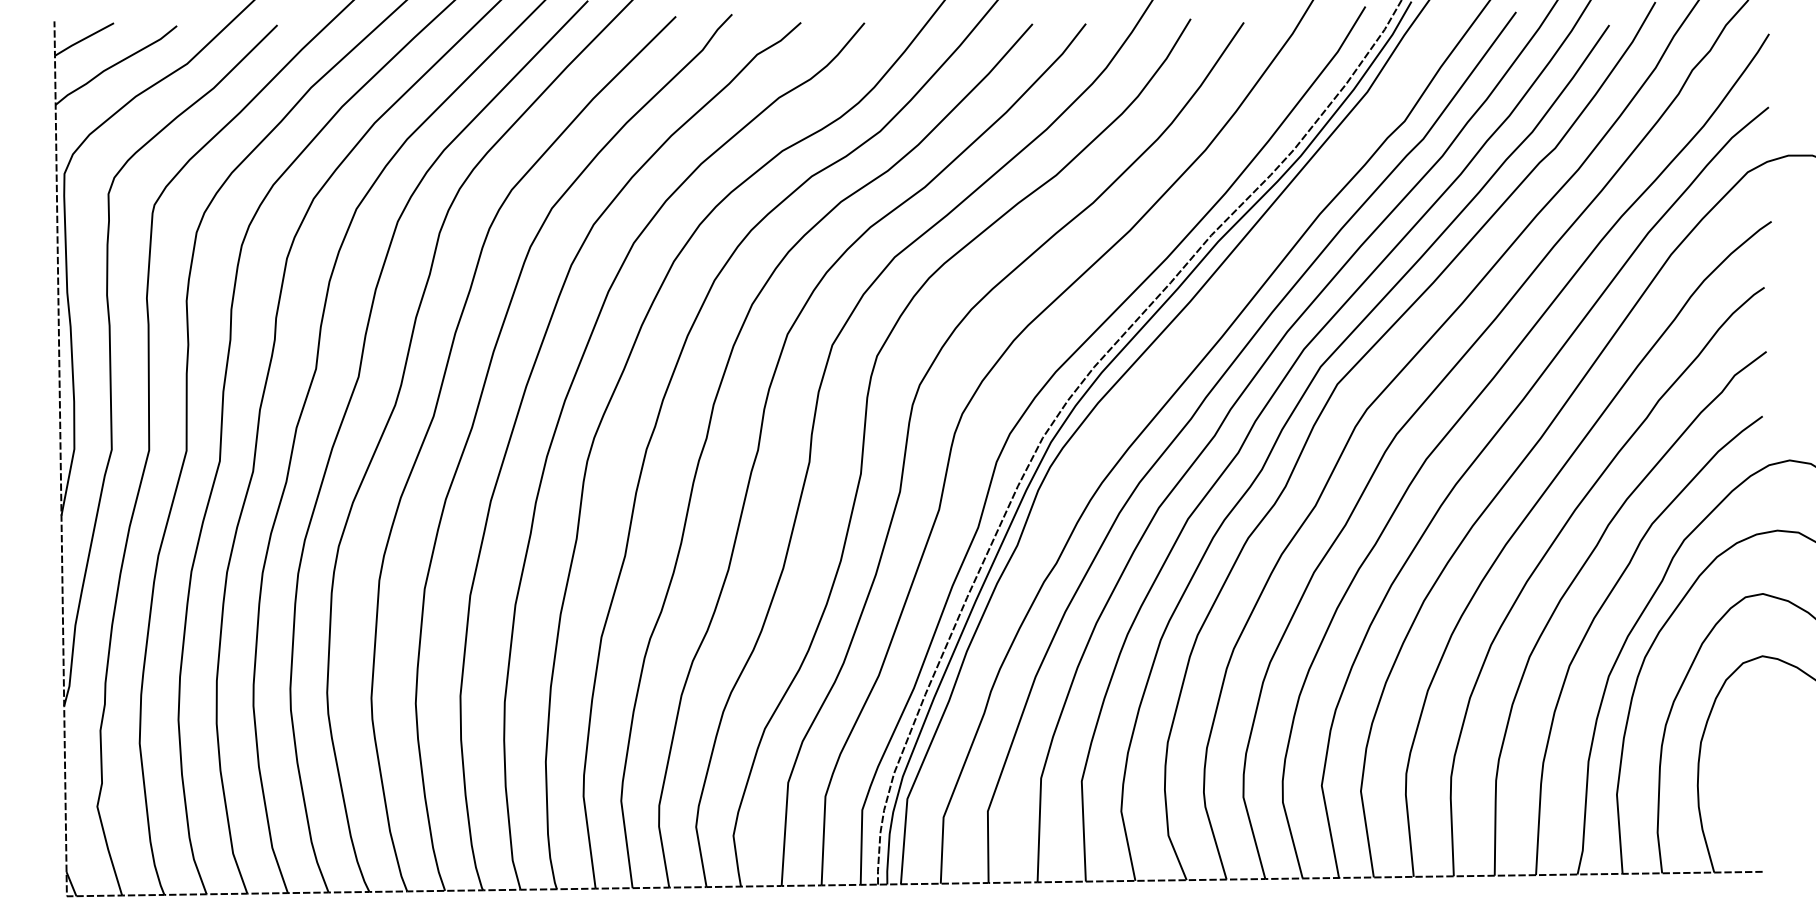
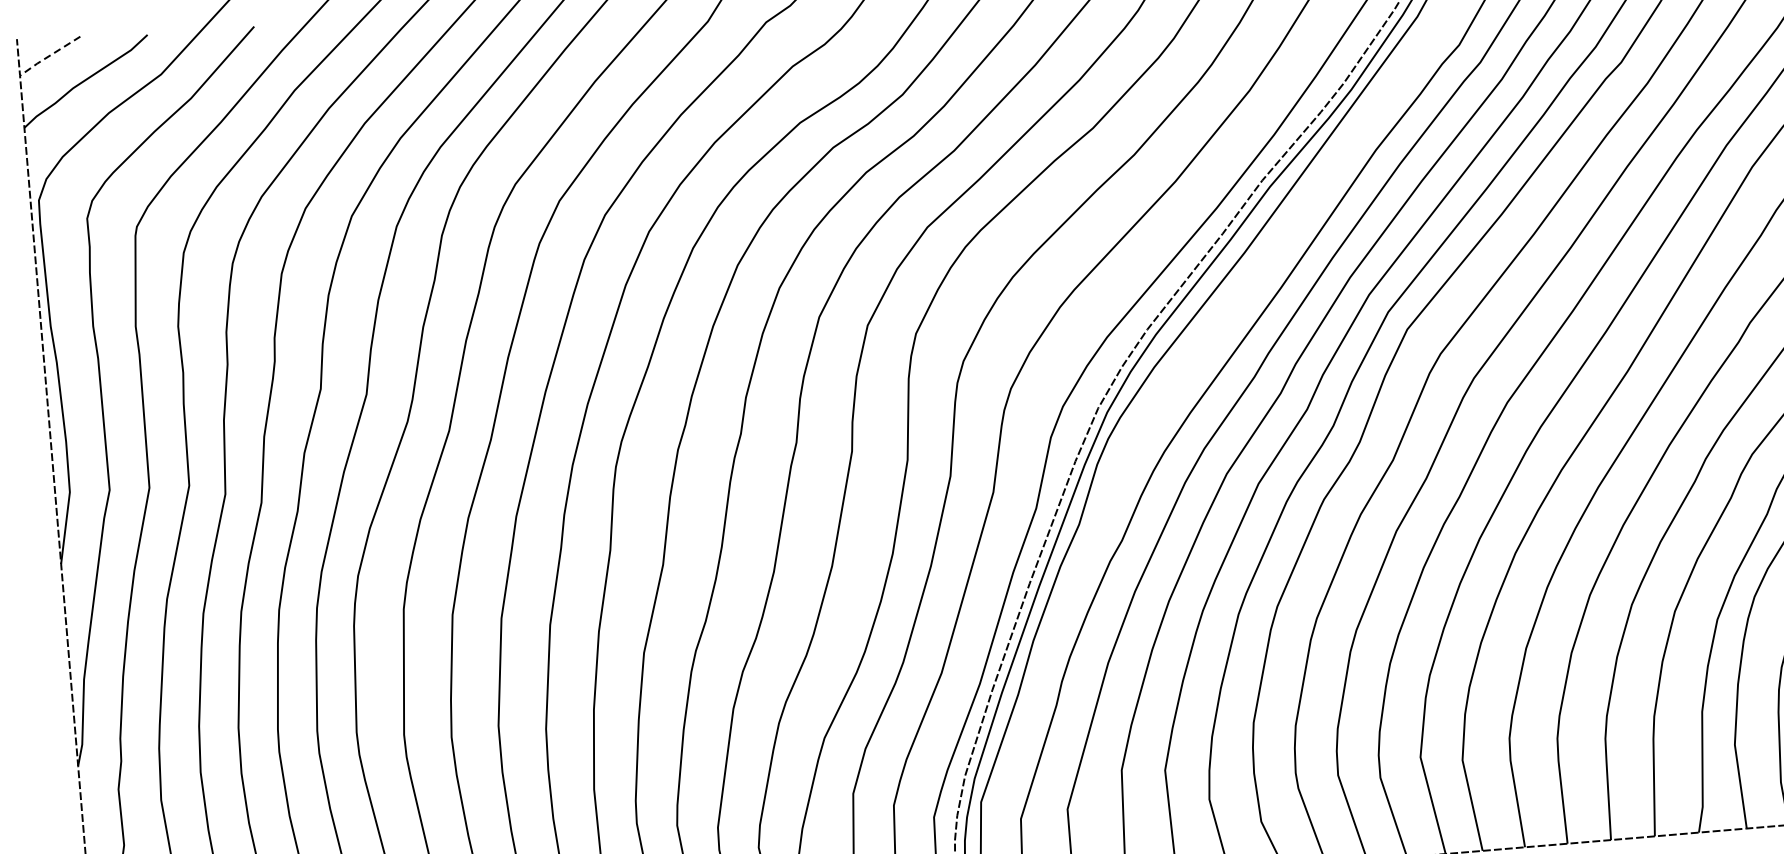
line: (83, 39) -> (49, 56), solid -> dashed

